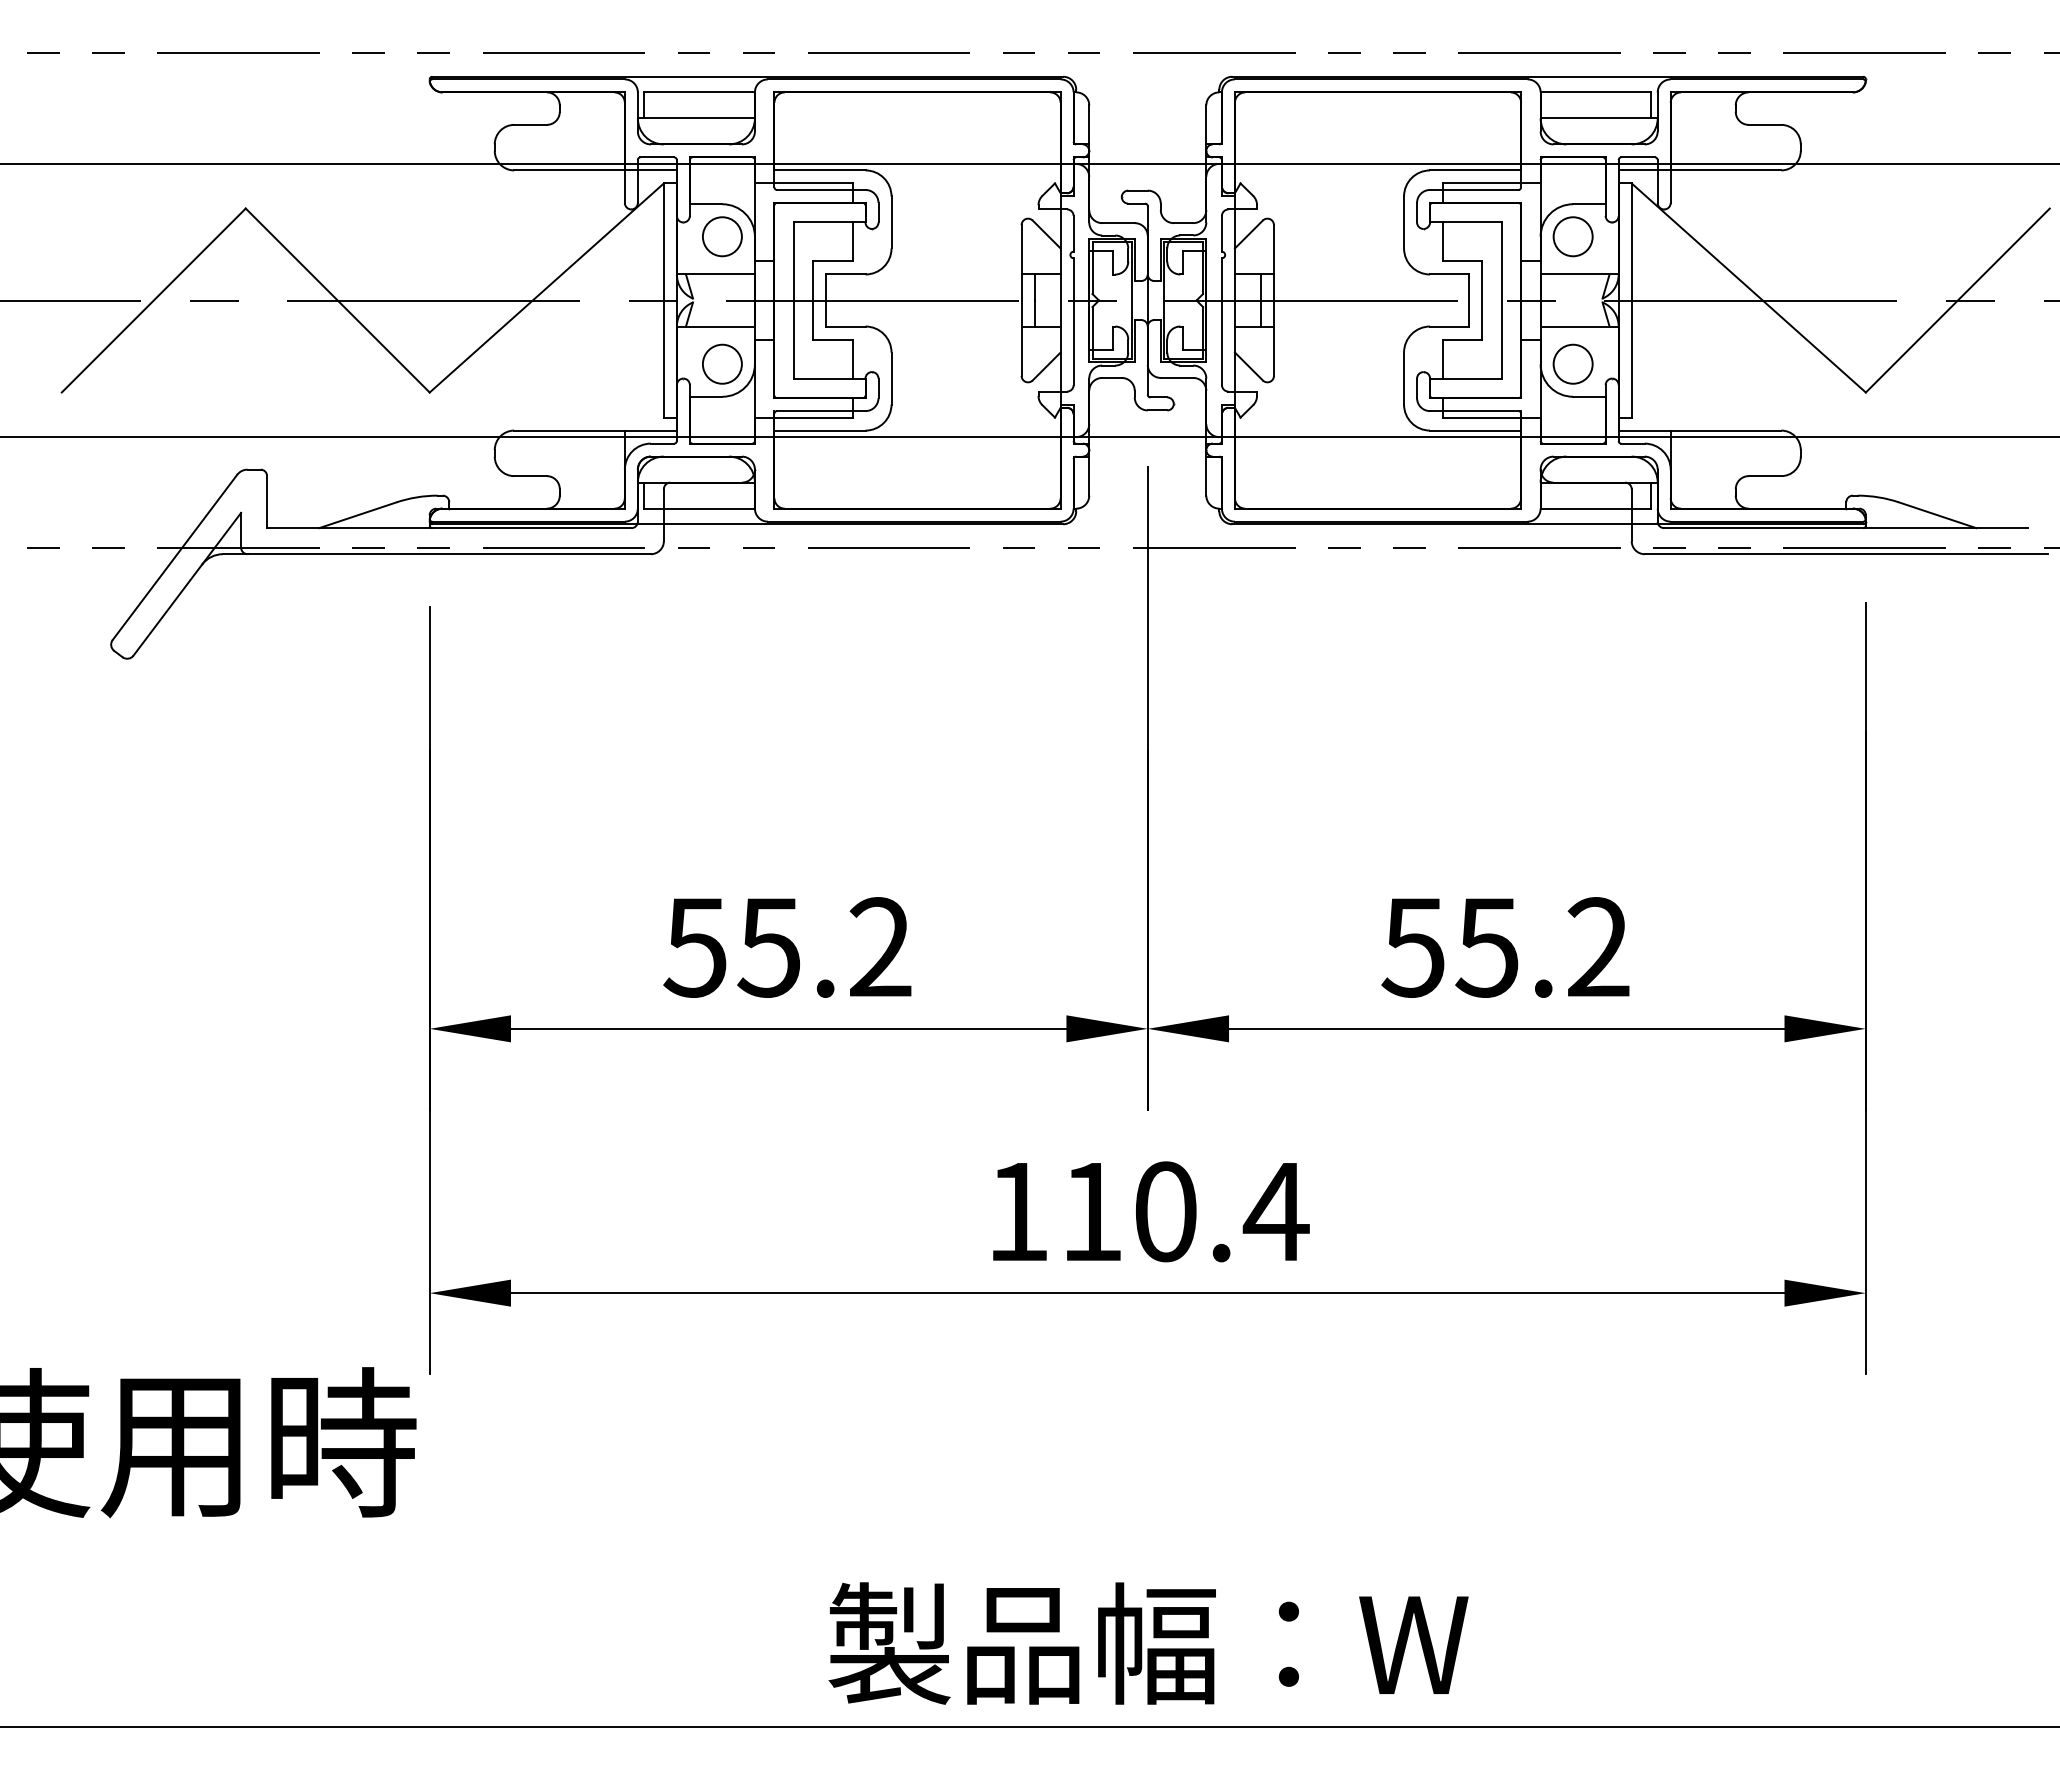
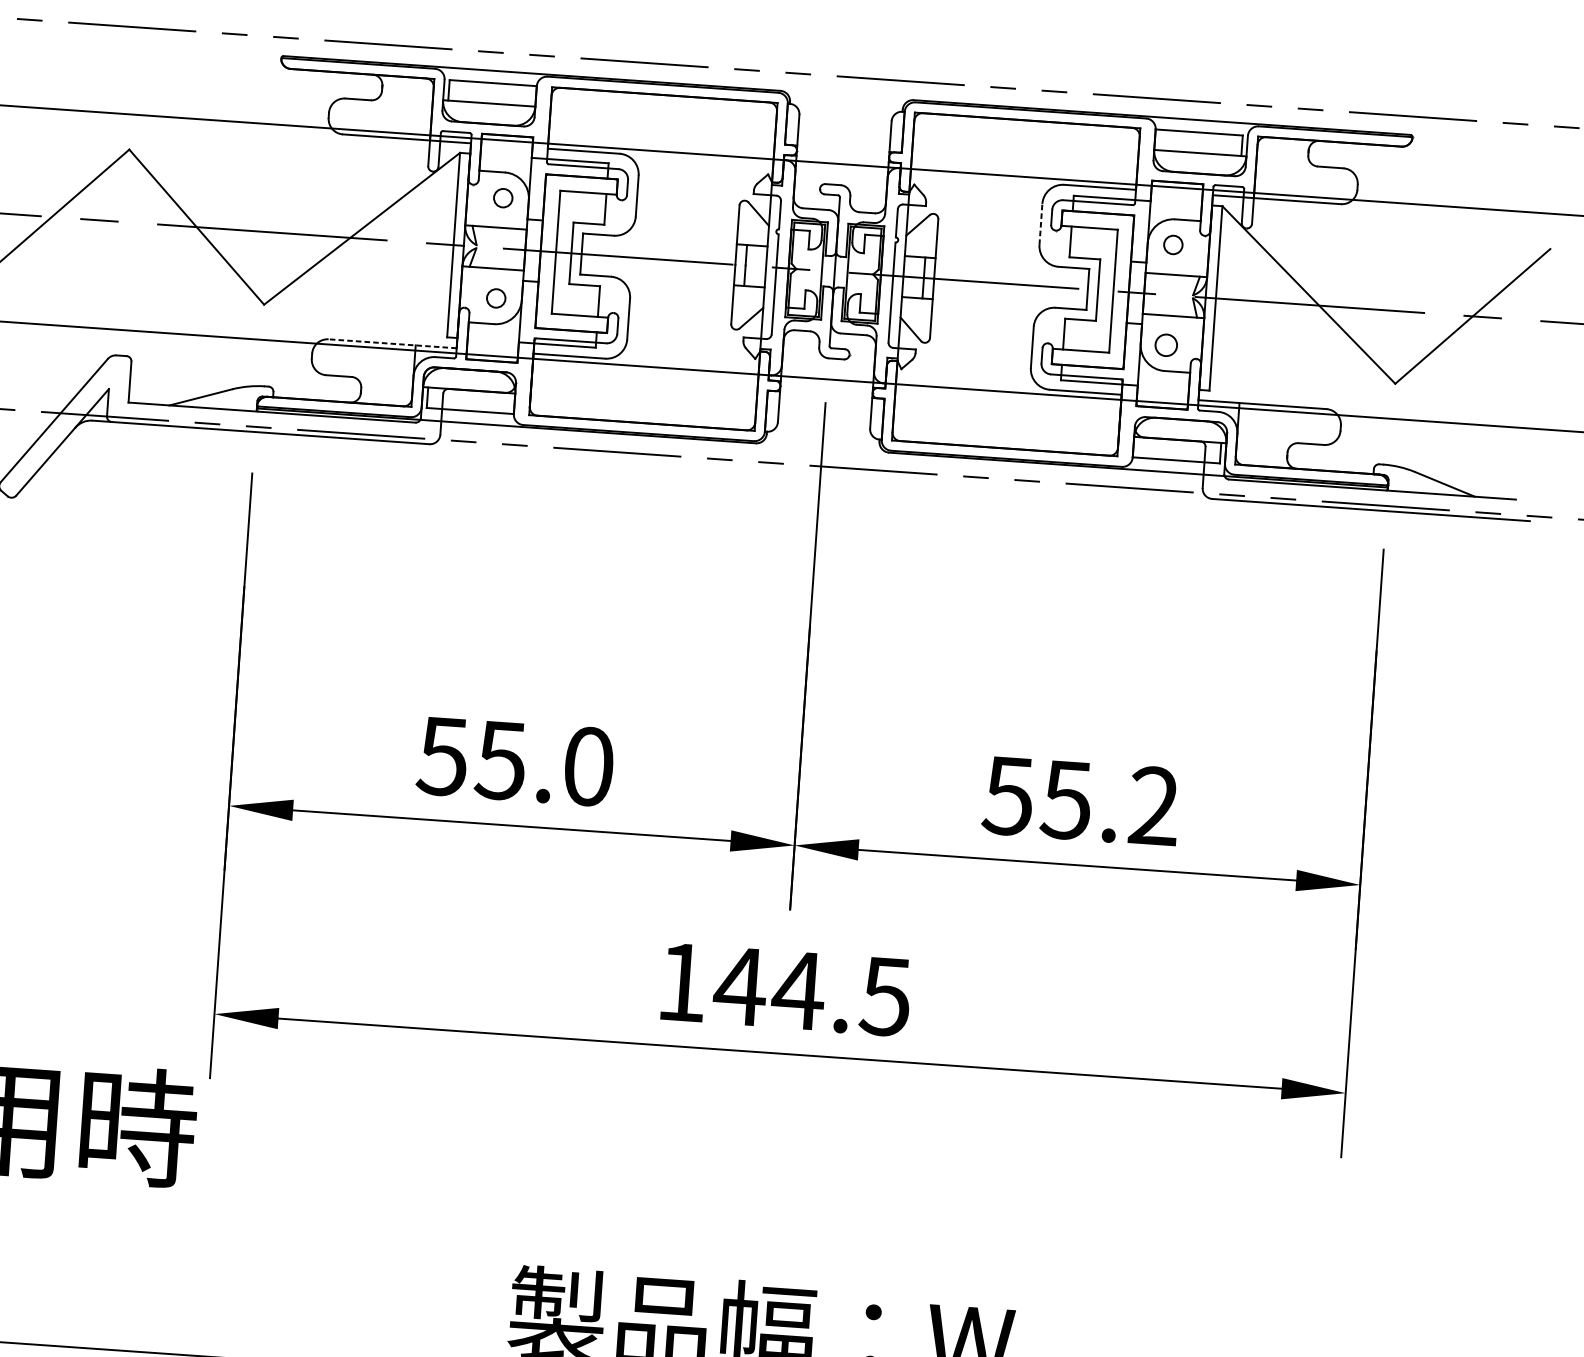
line: (1404, 221) -> (1041, 223), solid -> dashed
circle: (722, 236) -> (503, 197), size x0.6
circle: (1572, 236) -> (1172, 244), size x0.6
circle: (722, 363) -> (496, 297), size x0.6
circle: (1572, 363) -> (1165, 344), size x0.7
line: (595, 430) -> (392, 343), solid -> dashed
text: (880, 947) -> (588, 766), 55.2 -> 55.0
text: (1183, 1211) -> (812, 991), 110.4 -> 144.5

